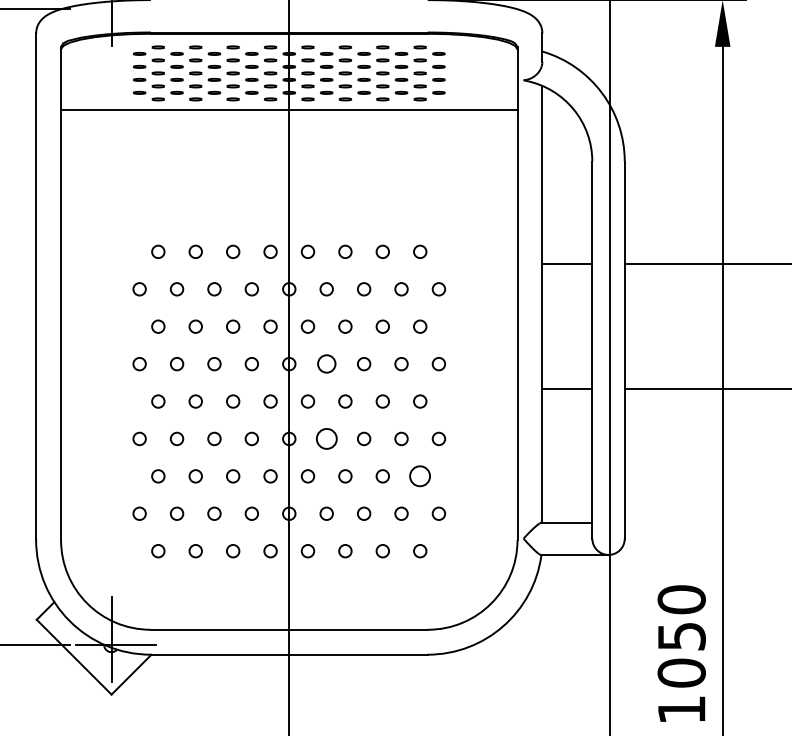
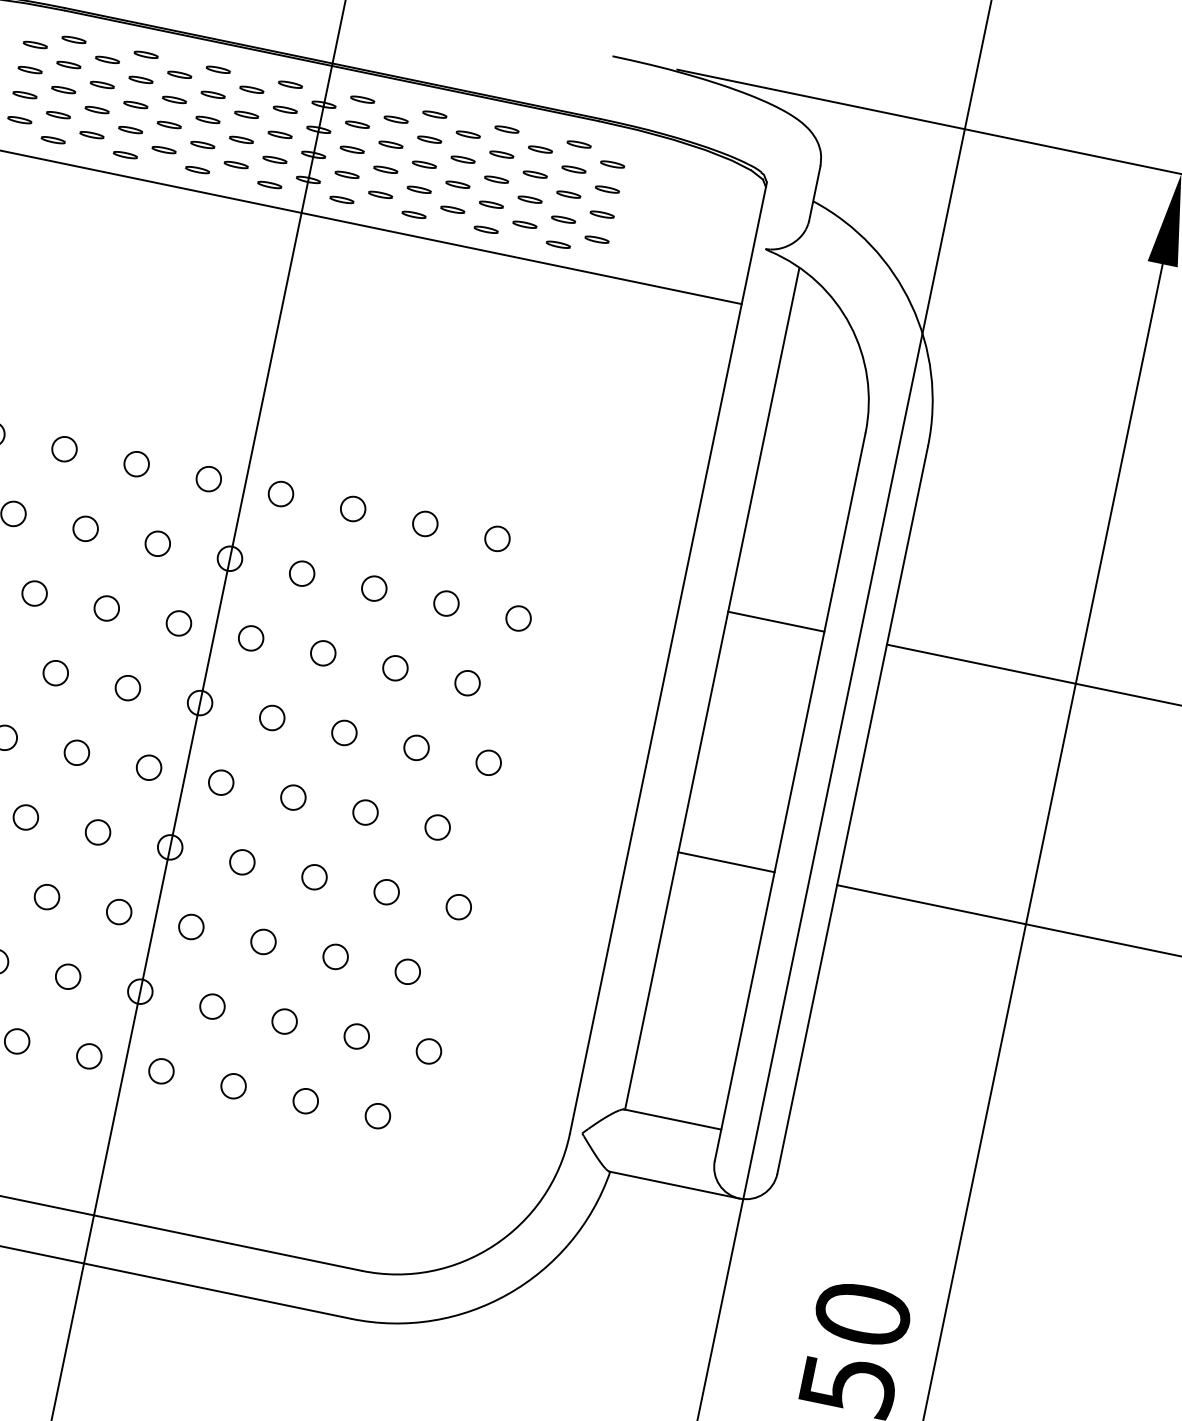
circle: (326, 364) -> (271, 718), size x0.71
circle: (326, 438) -> (242, 861), size x0.62
circle: (420, 476) -> (408, 972), size x0.62

